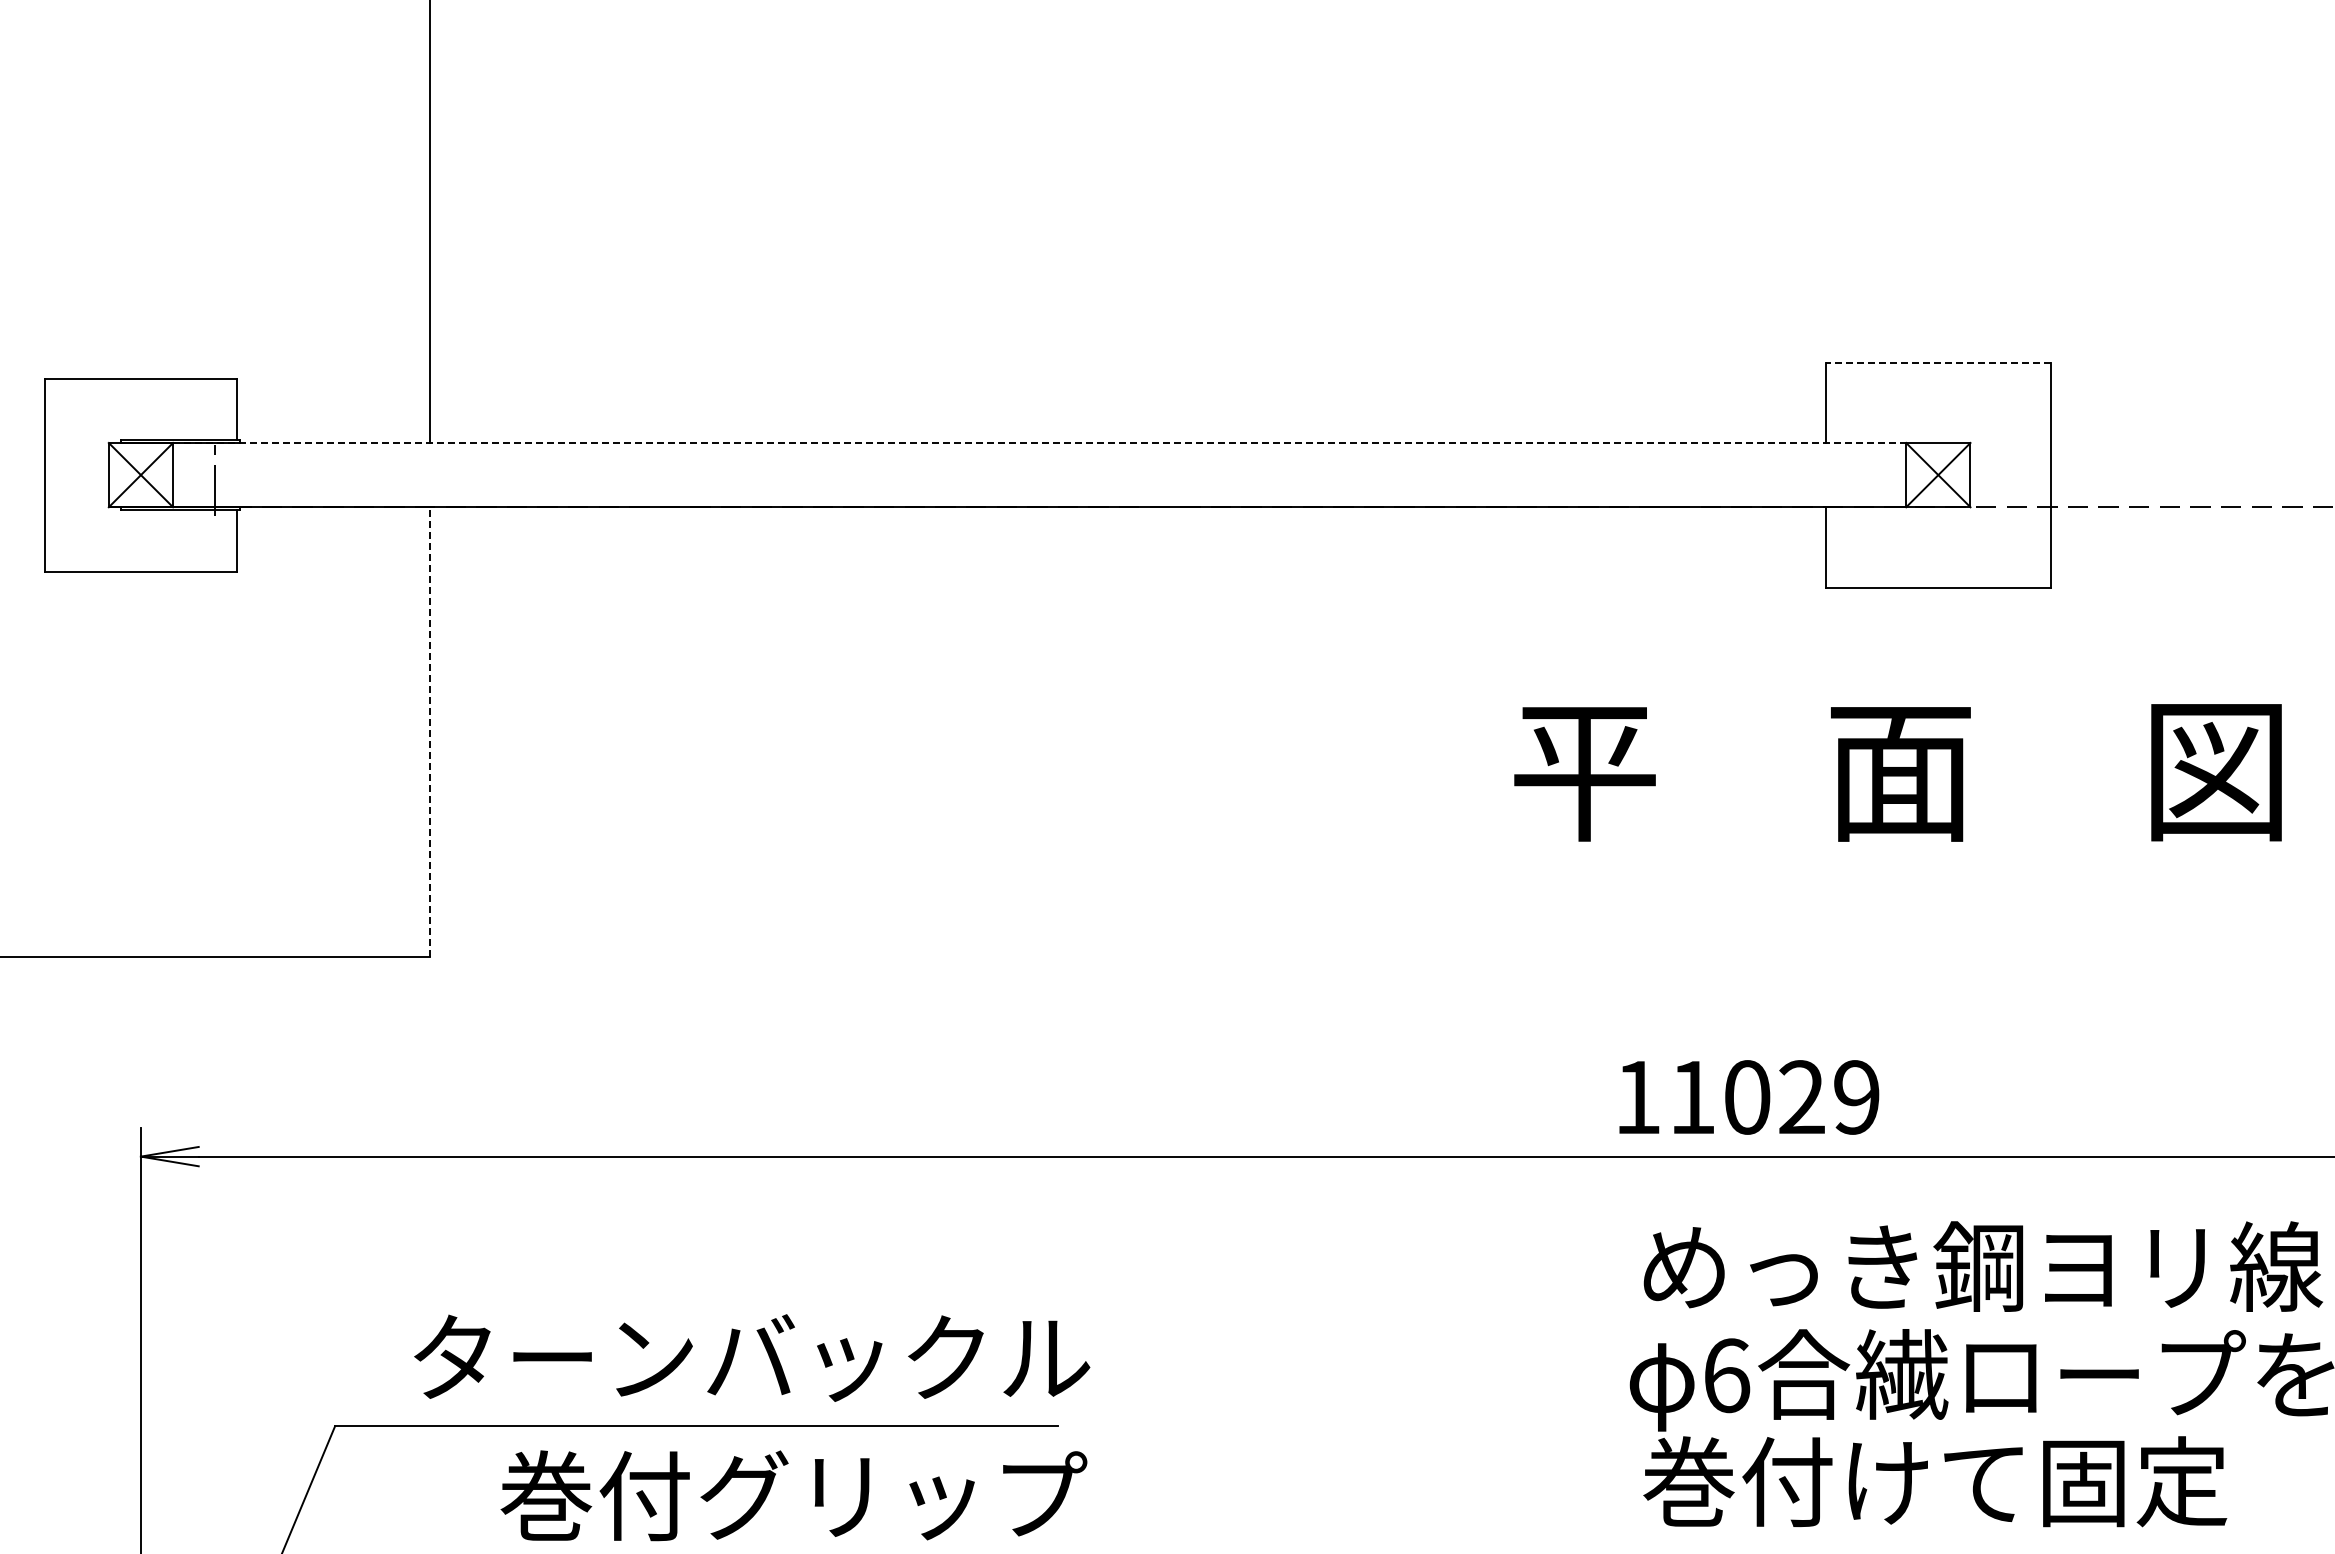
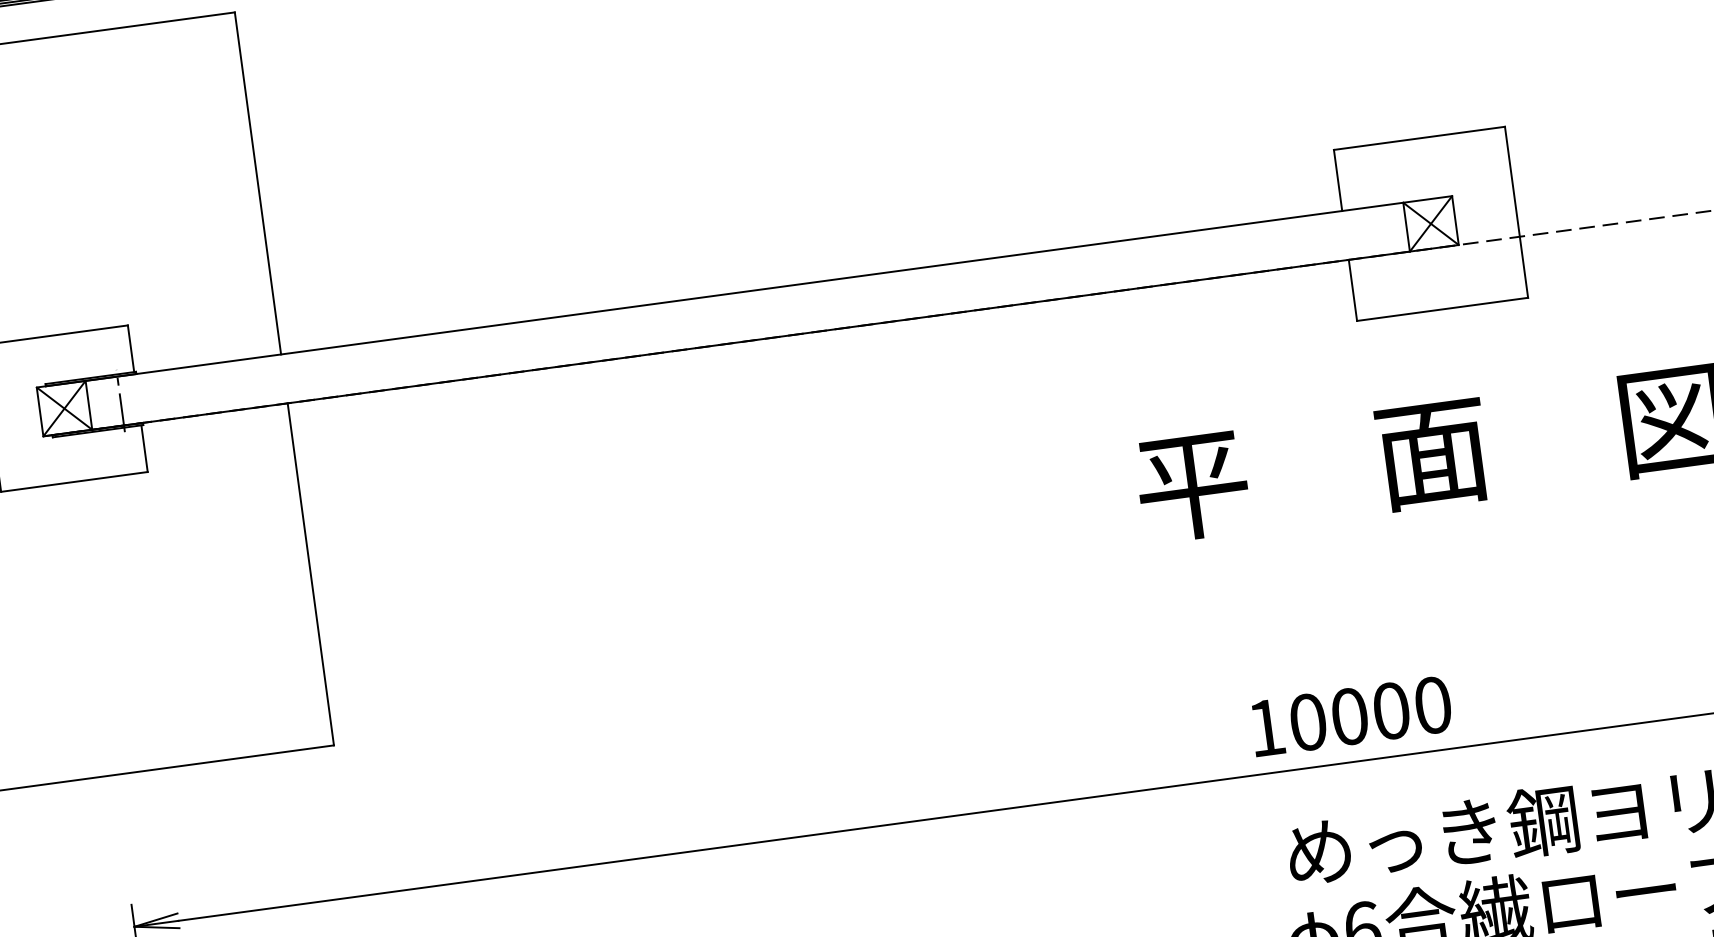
line: (1937, 362) -> (1418, 138), dashed -> solid
line: (1039, 442) -> (744, 291), dashed -> solid
line: (430, 732) -> (311, 574), dashed -> solid
text: (1774, 1097) -> (1370, 713), 11029 -> 10000

